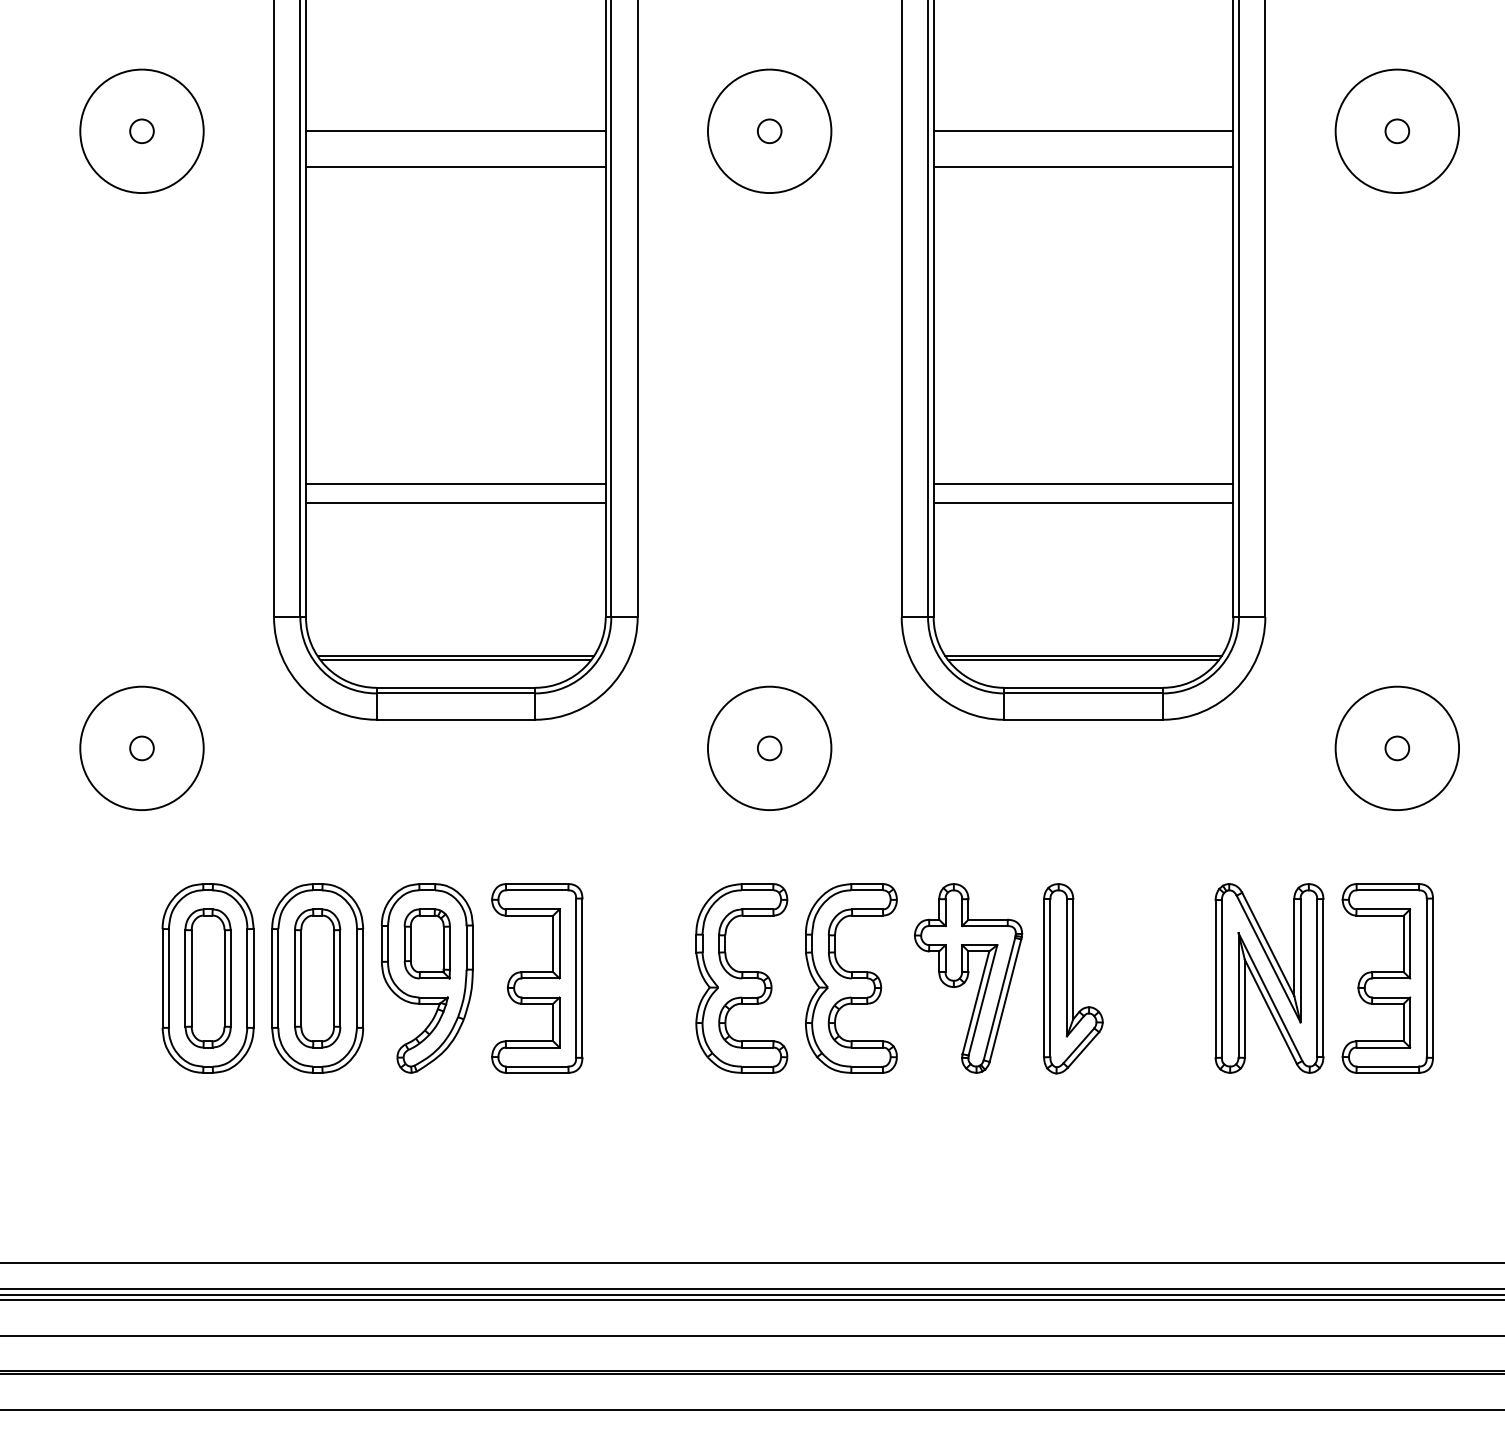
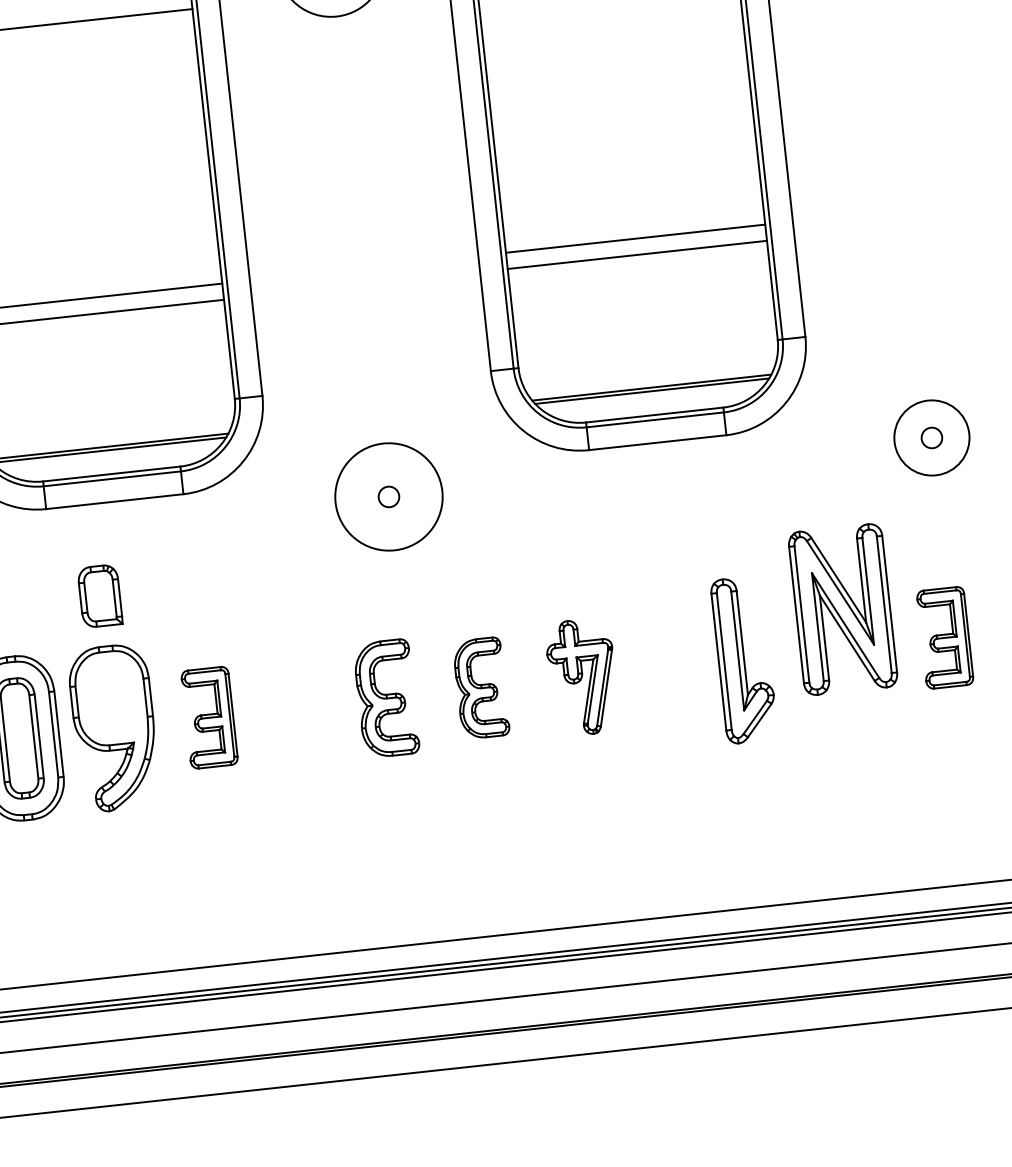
circle: (1397, 748) -> (932, 438), size x0.7
part: (426, 943) -> (99, 595), moved
part: (537, 978) -> (209, 717), size x0.6
part: (741, 978) -> (386, 698), size x0.7
part: (851, 978) -> (481, 688), size x0.6
part: (968, 978) -> (582, 677), size x0.7
part: (1073, 978) -> (744, 659), moved
part: (1269, 978) -> (843, 609), moved
part: (1387, 978) -> (945, 637), size x0.6

